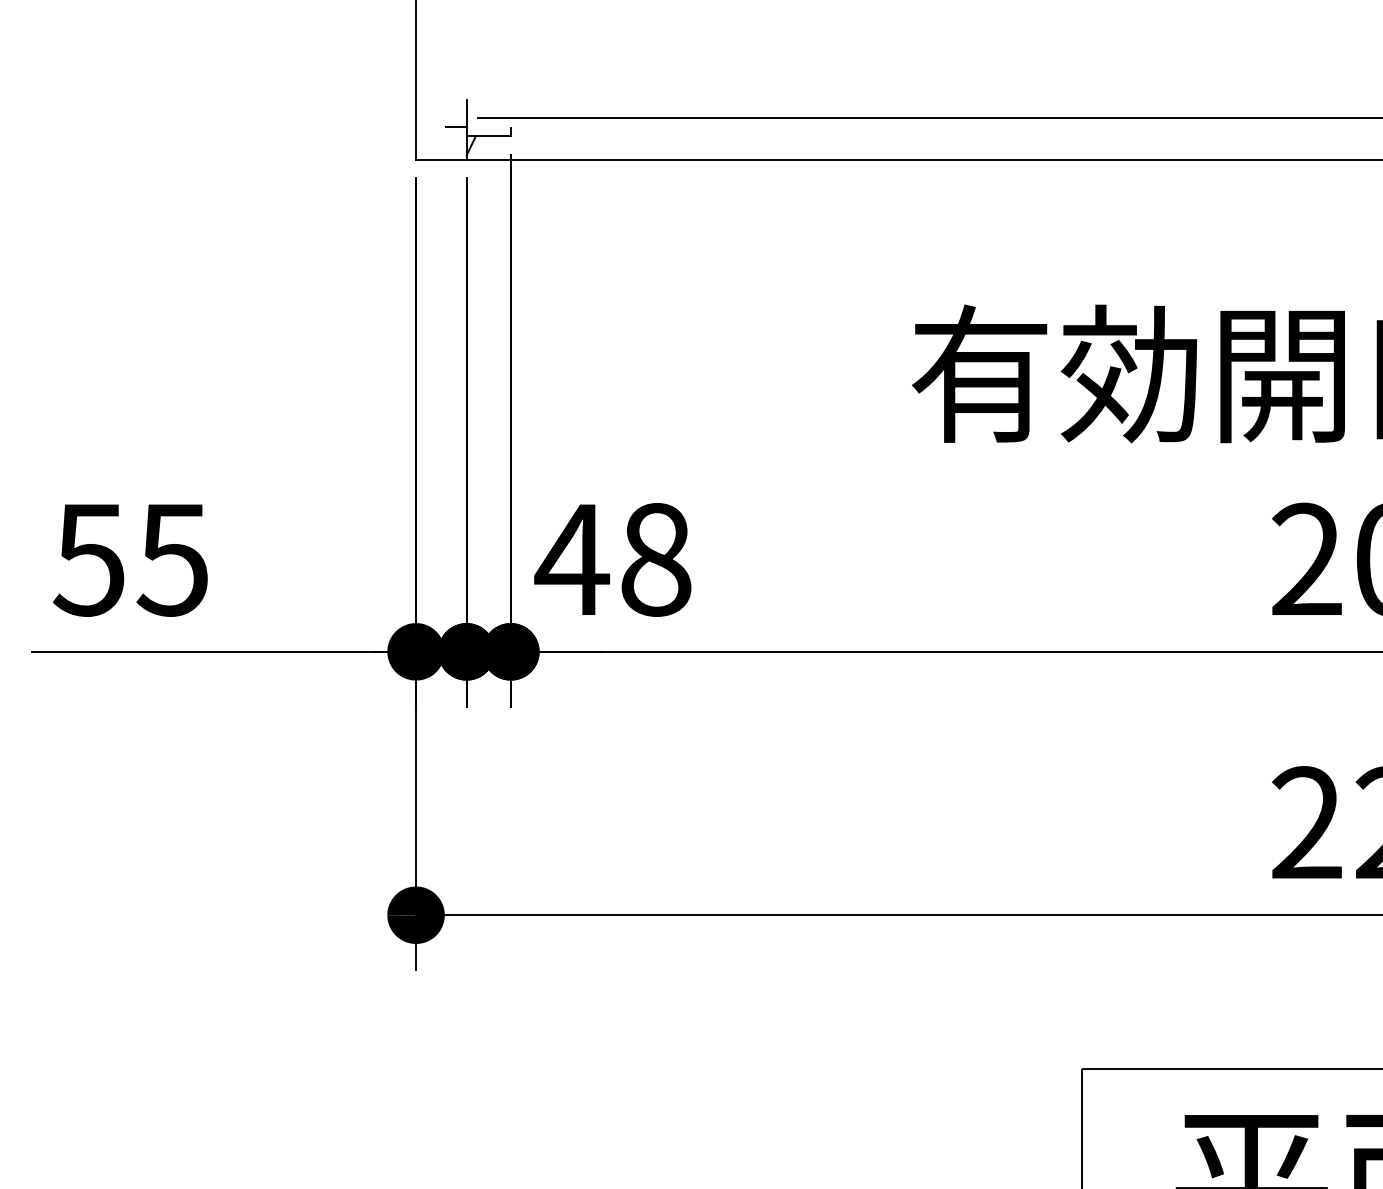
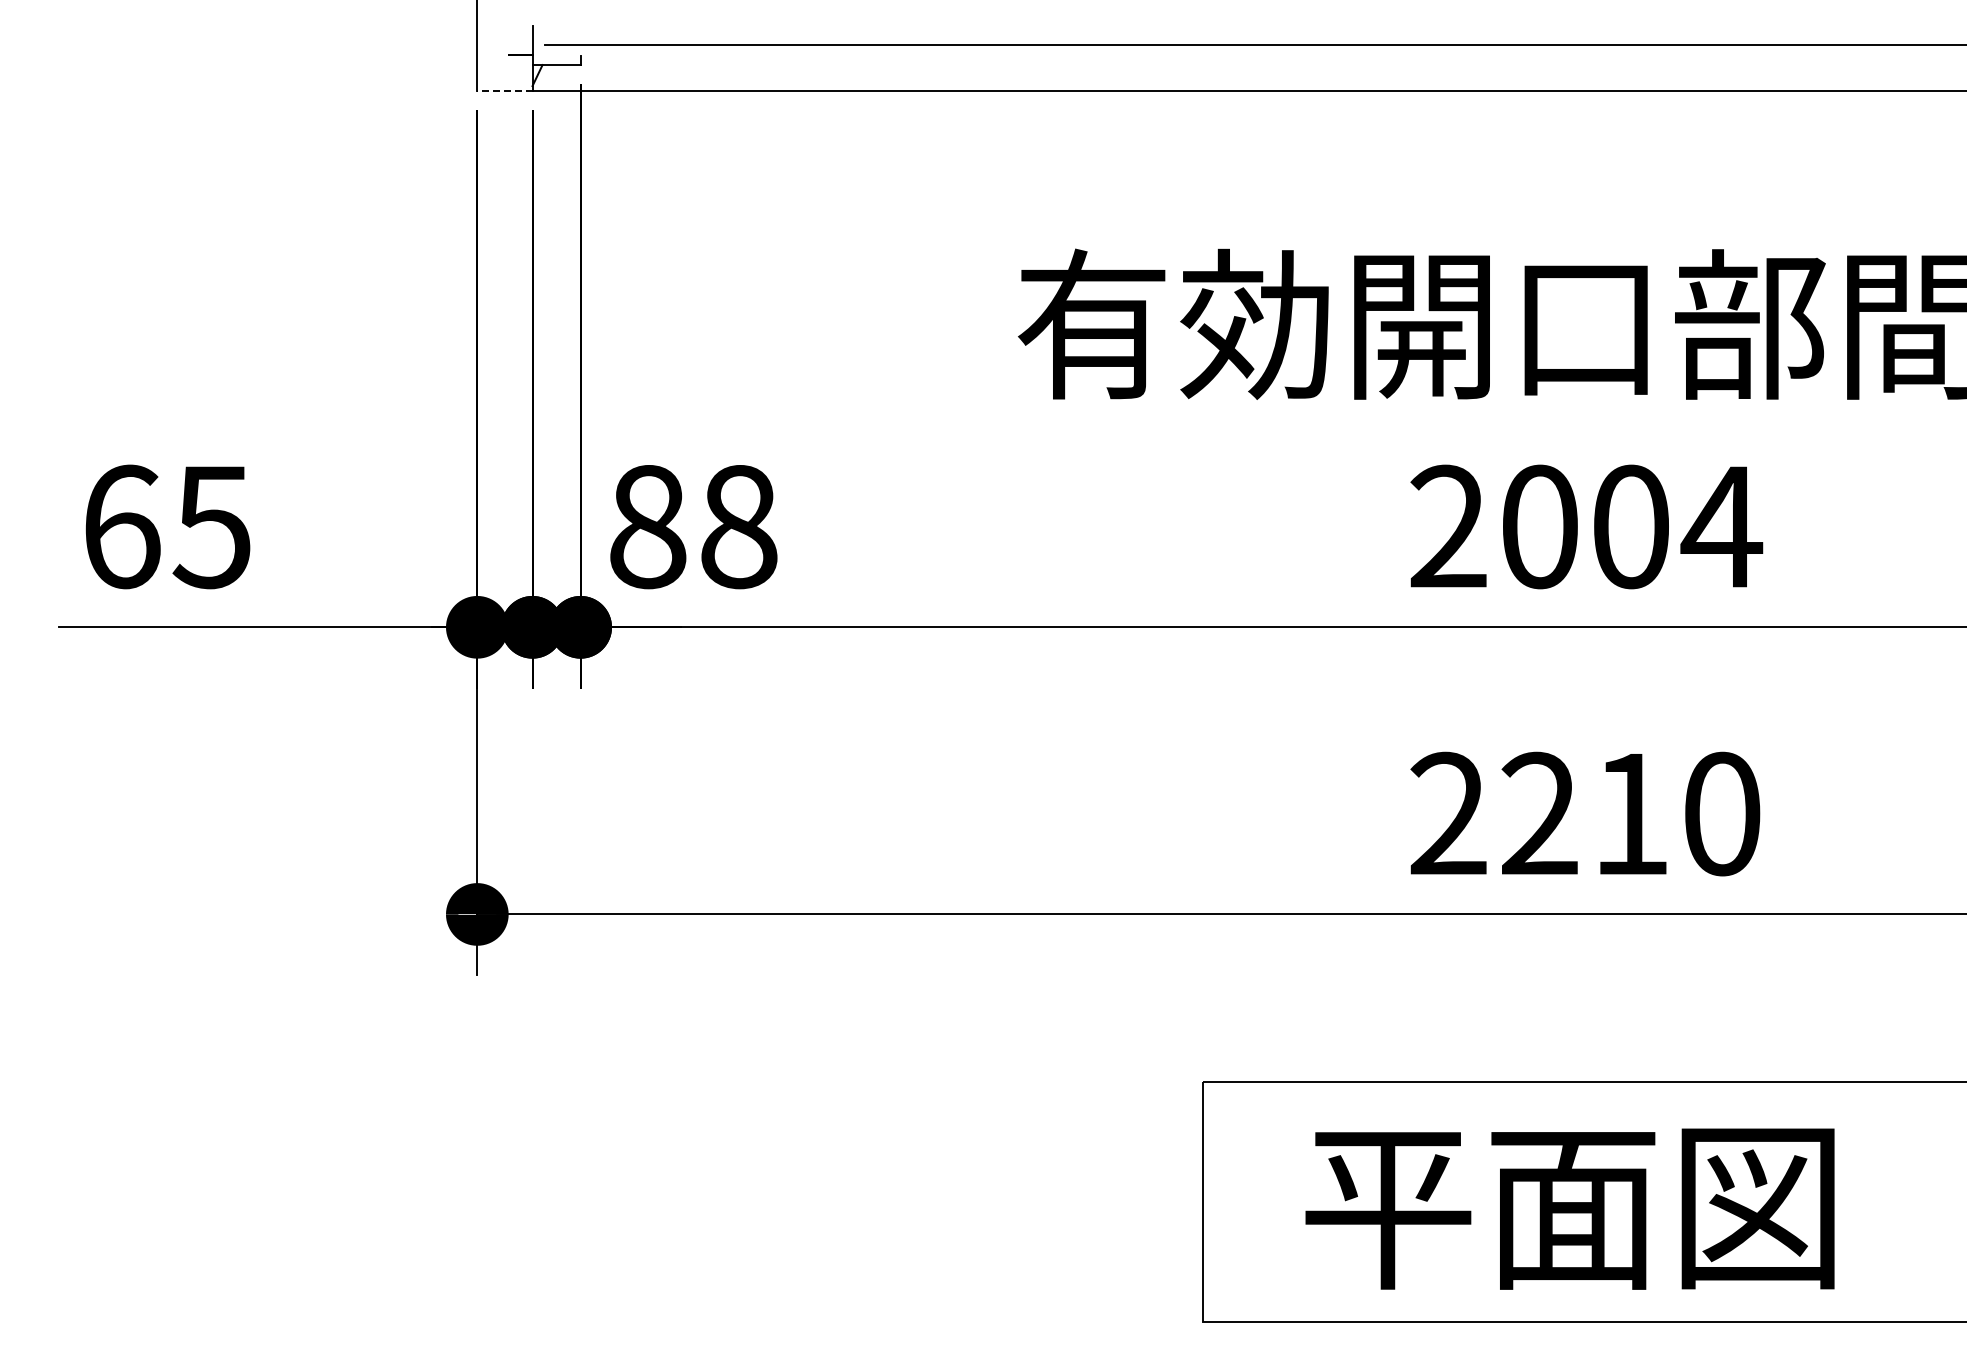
line: (440, 160) -> (504, 91), solid -> dashed
text: (88, 559) -> (120, 526), 55 -> 65
text: (572, 560) -> (647, 527), 48 -> 88

